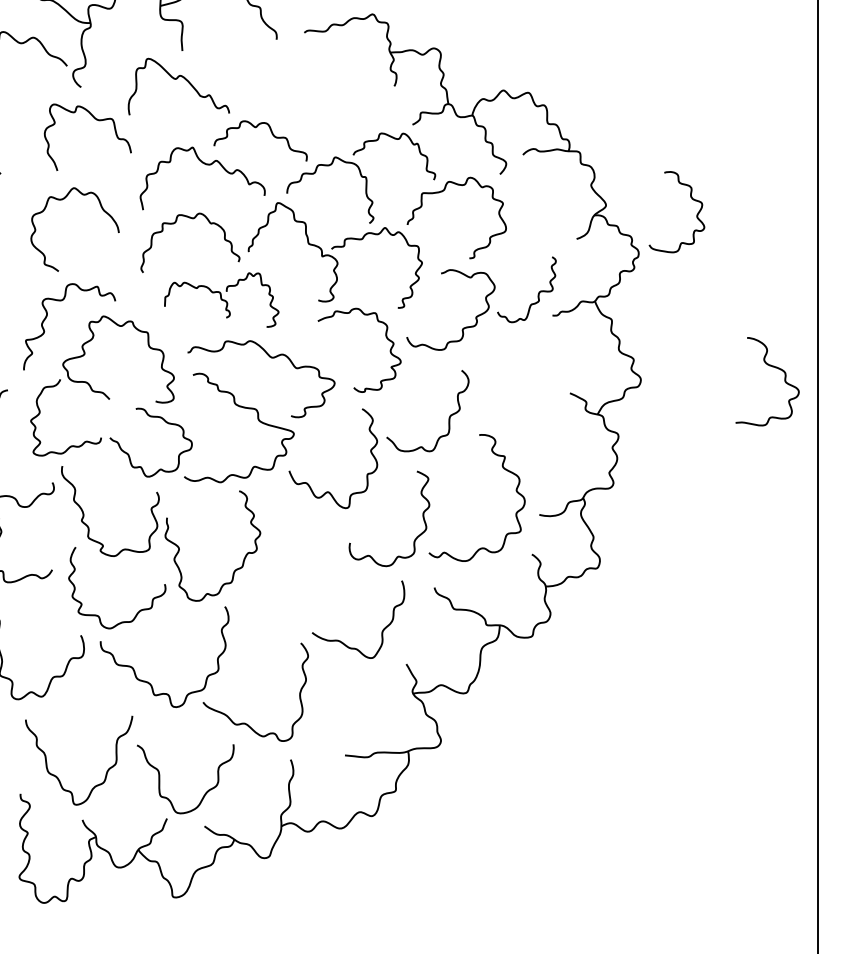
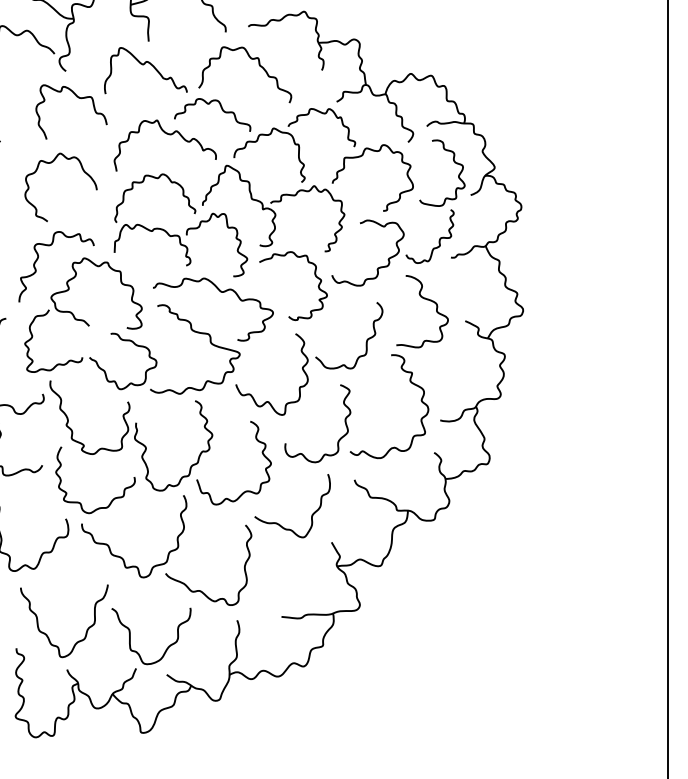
curve: (309, 73) -> (252, 59), added
curve: (691, 199) -> (454, 162), moved
part: (221, 299) -> (180, 244), size x1.43
curve: (772, 367) -> (426, 300), moved
curve: (321, 556) -> (262, 454), added

